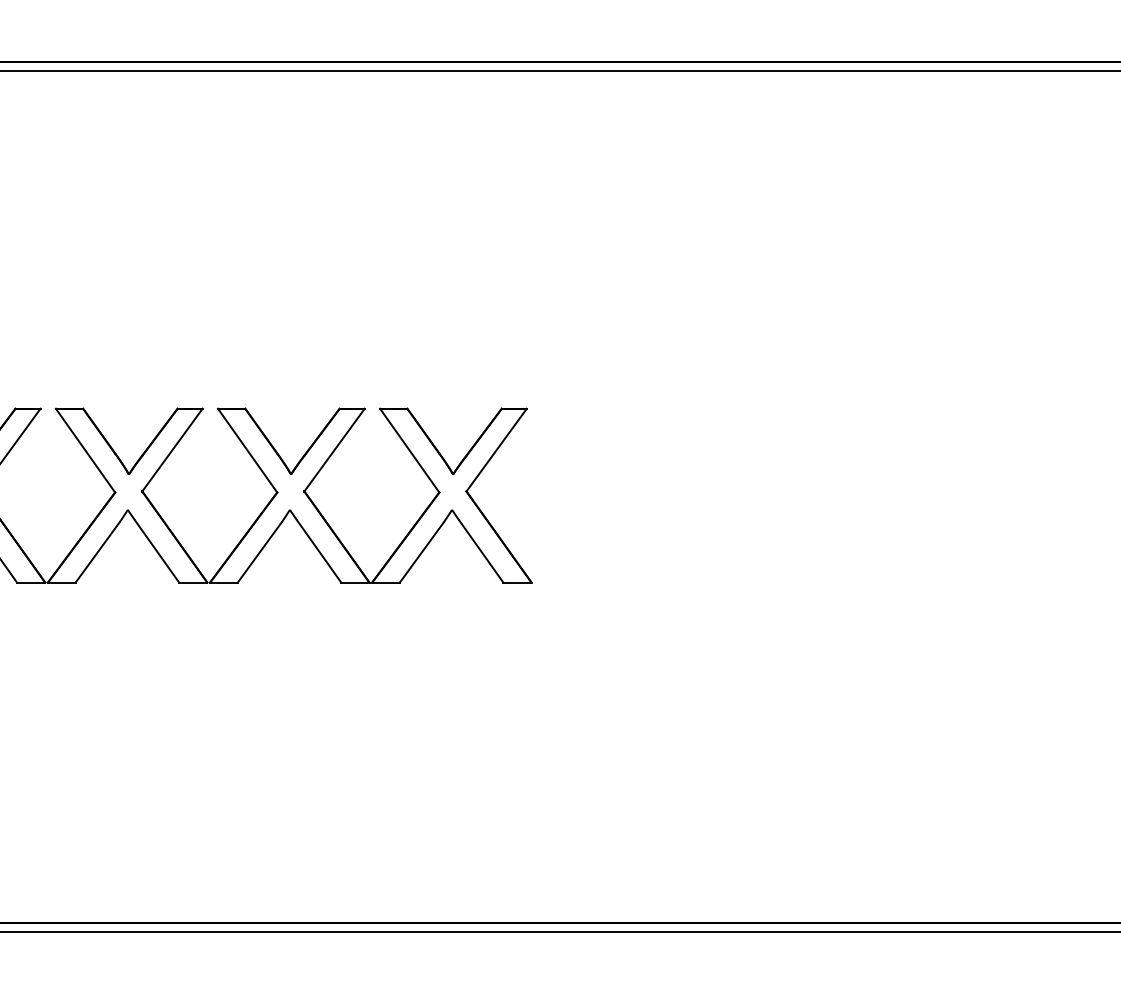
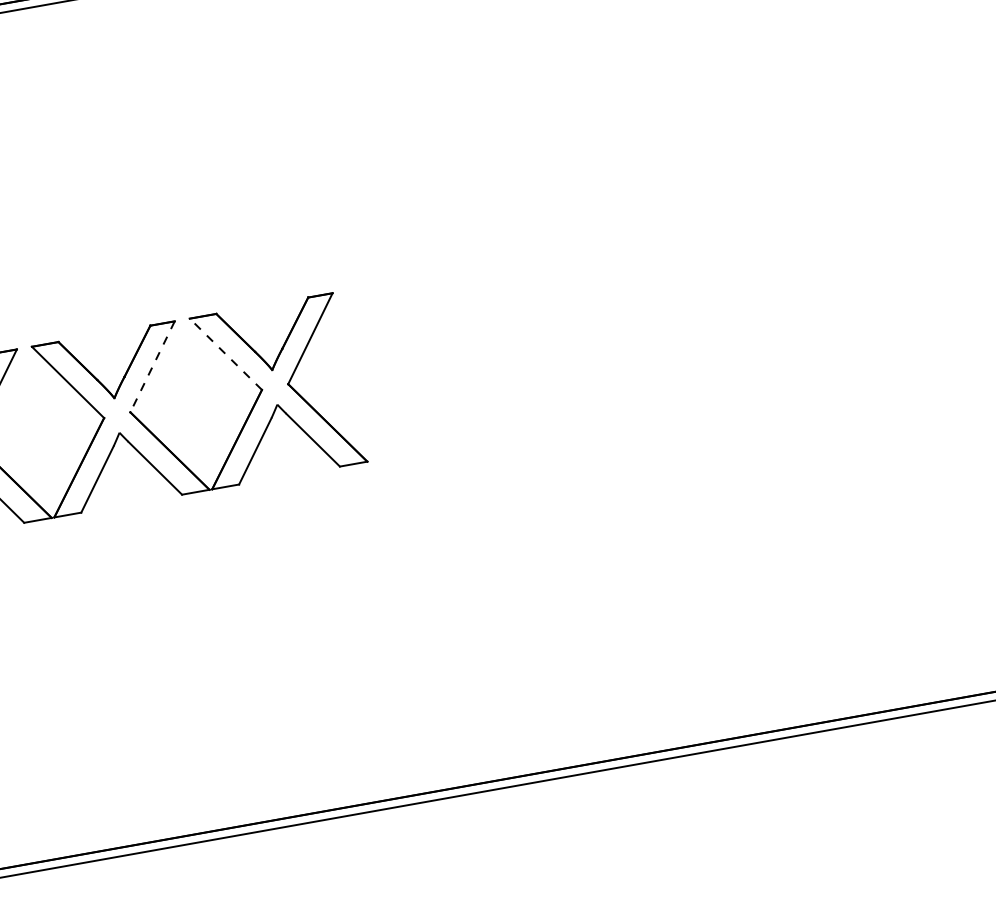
line: (334, 450) -> (152, 367), solid -> dashed
line: (409, 450) -> (225, 354), solid -> dashed

